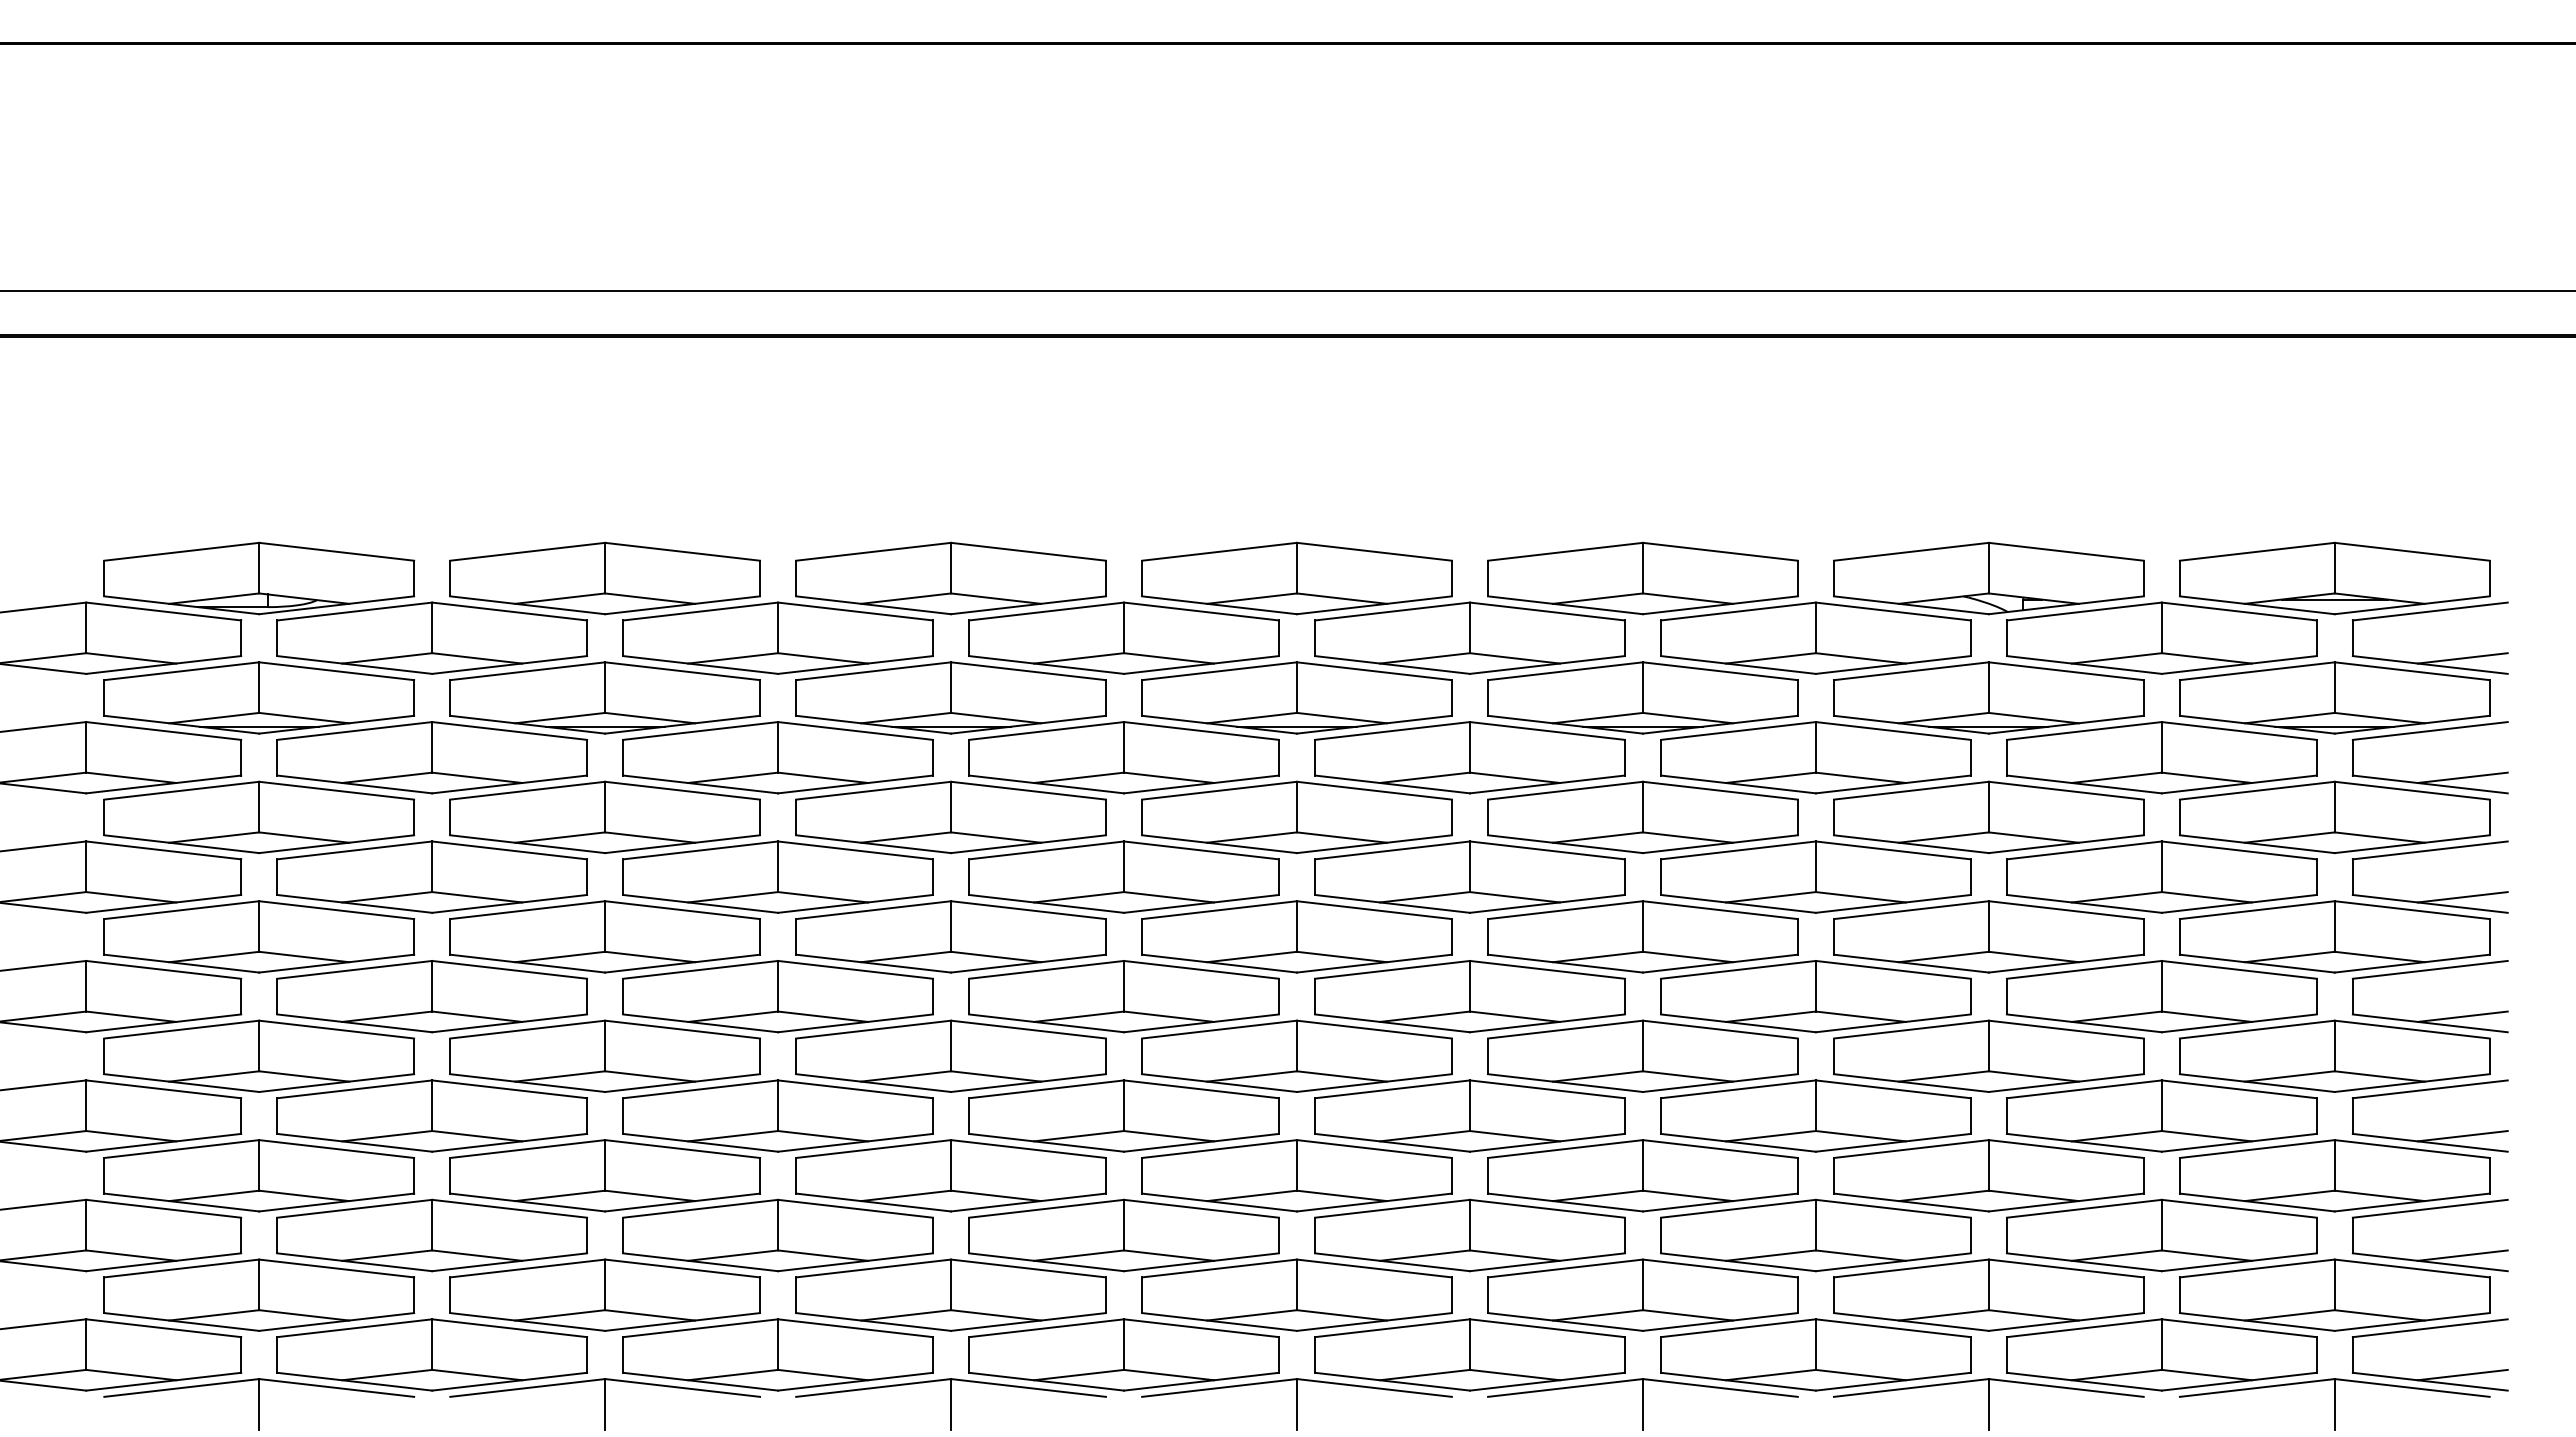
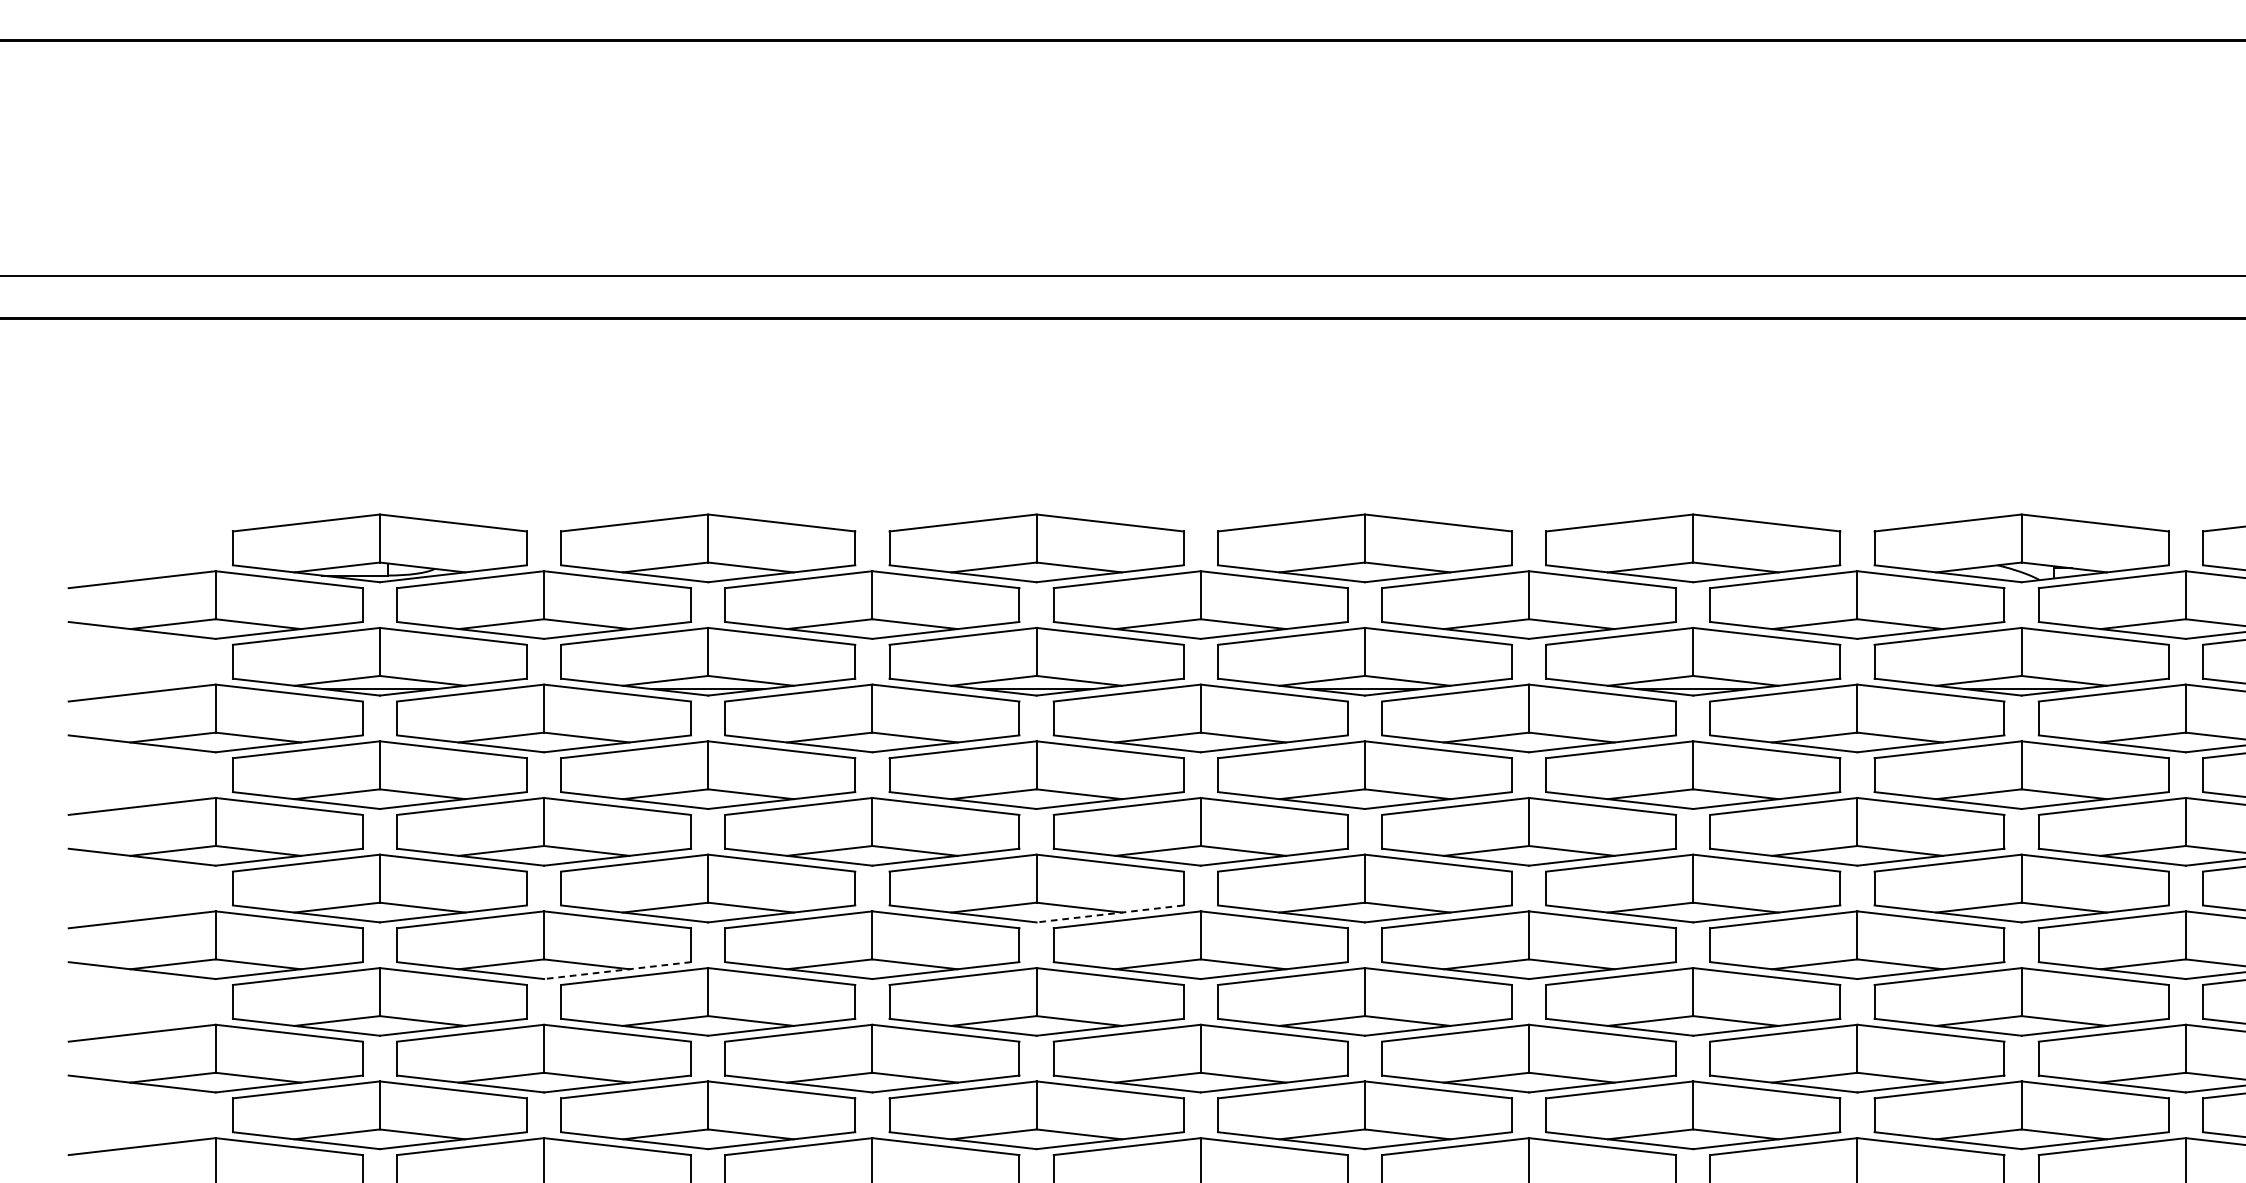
line: (1028, 963) -> (1110, 913), solid -> dashed
line: (509, 1023) -> (617, 970), solid -> dashed

